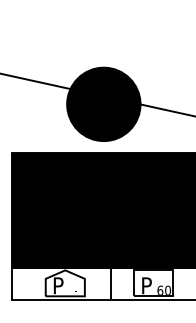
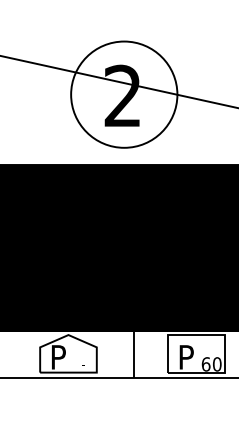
fill: (103, 104) -> (123, 94), removed

